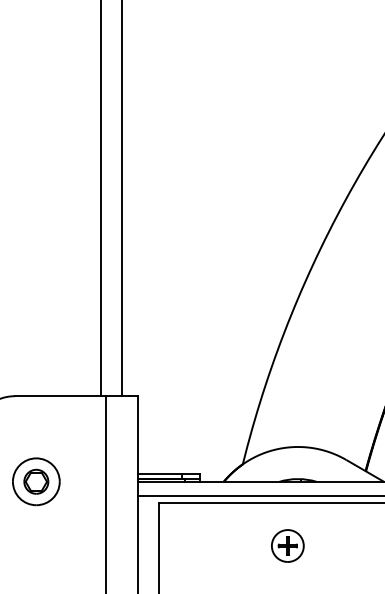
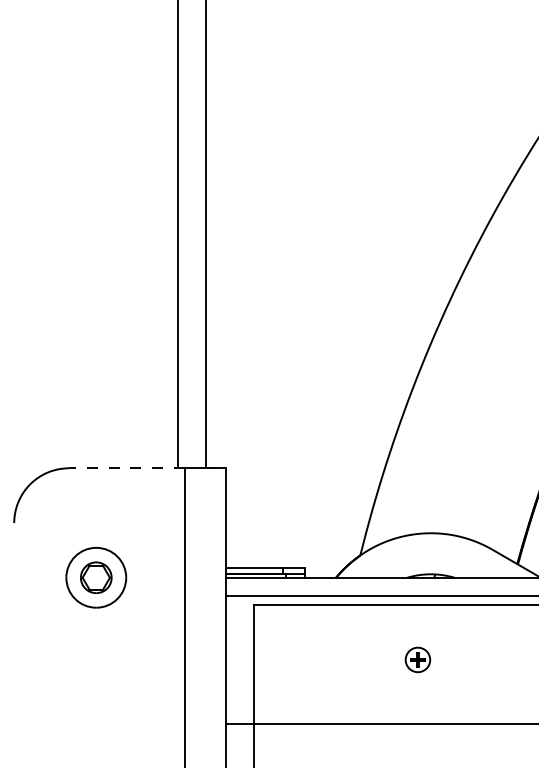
line: (59, 396) -> (126, 468), solid -> dashed
part: (287, 545) -> (417, 659), size x0.6

